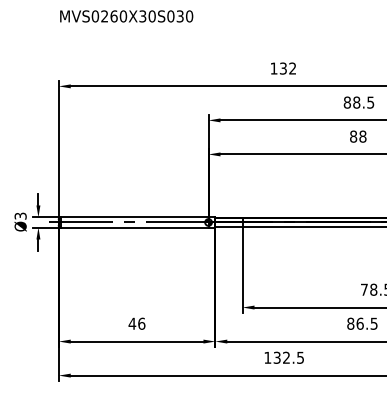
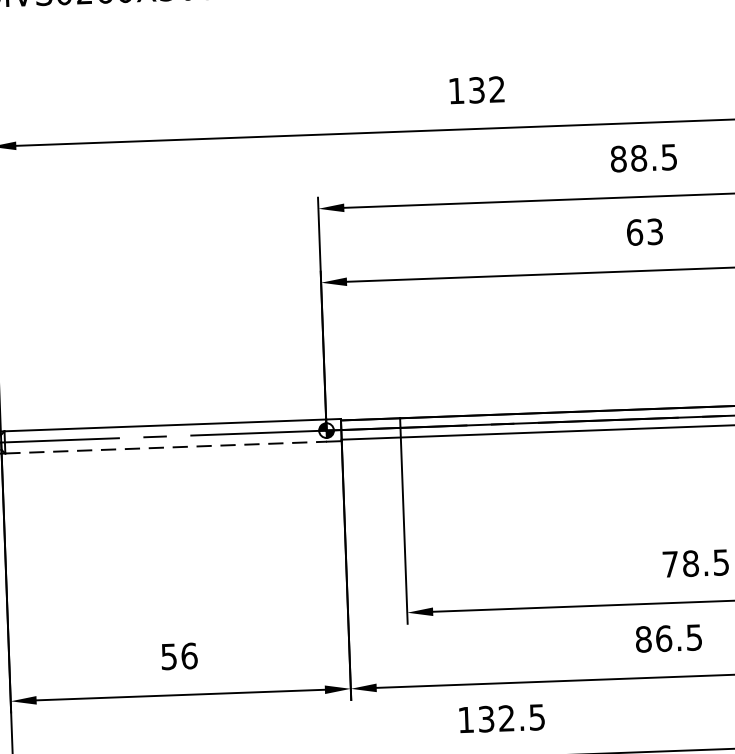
text: (358, 136) -> (645, 231), 88 -> 63
line: (135, 227) -> (168, 447), solid -> dashed
text: (132, 323) -> (169, 656), 46 -> 56

